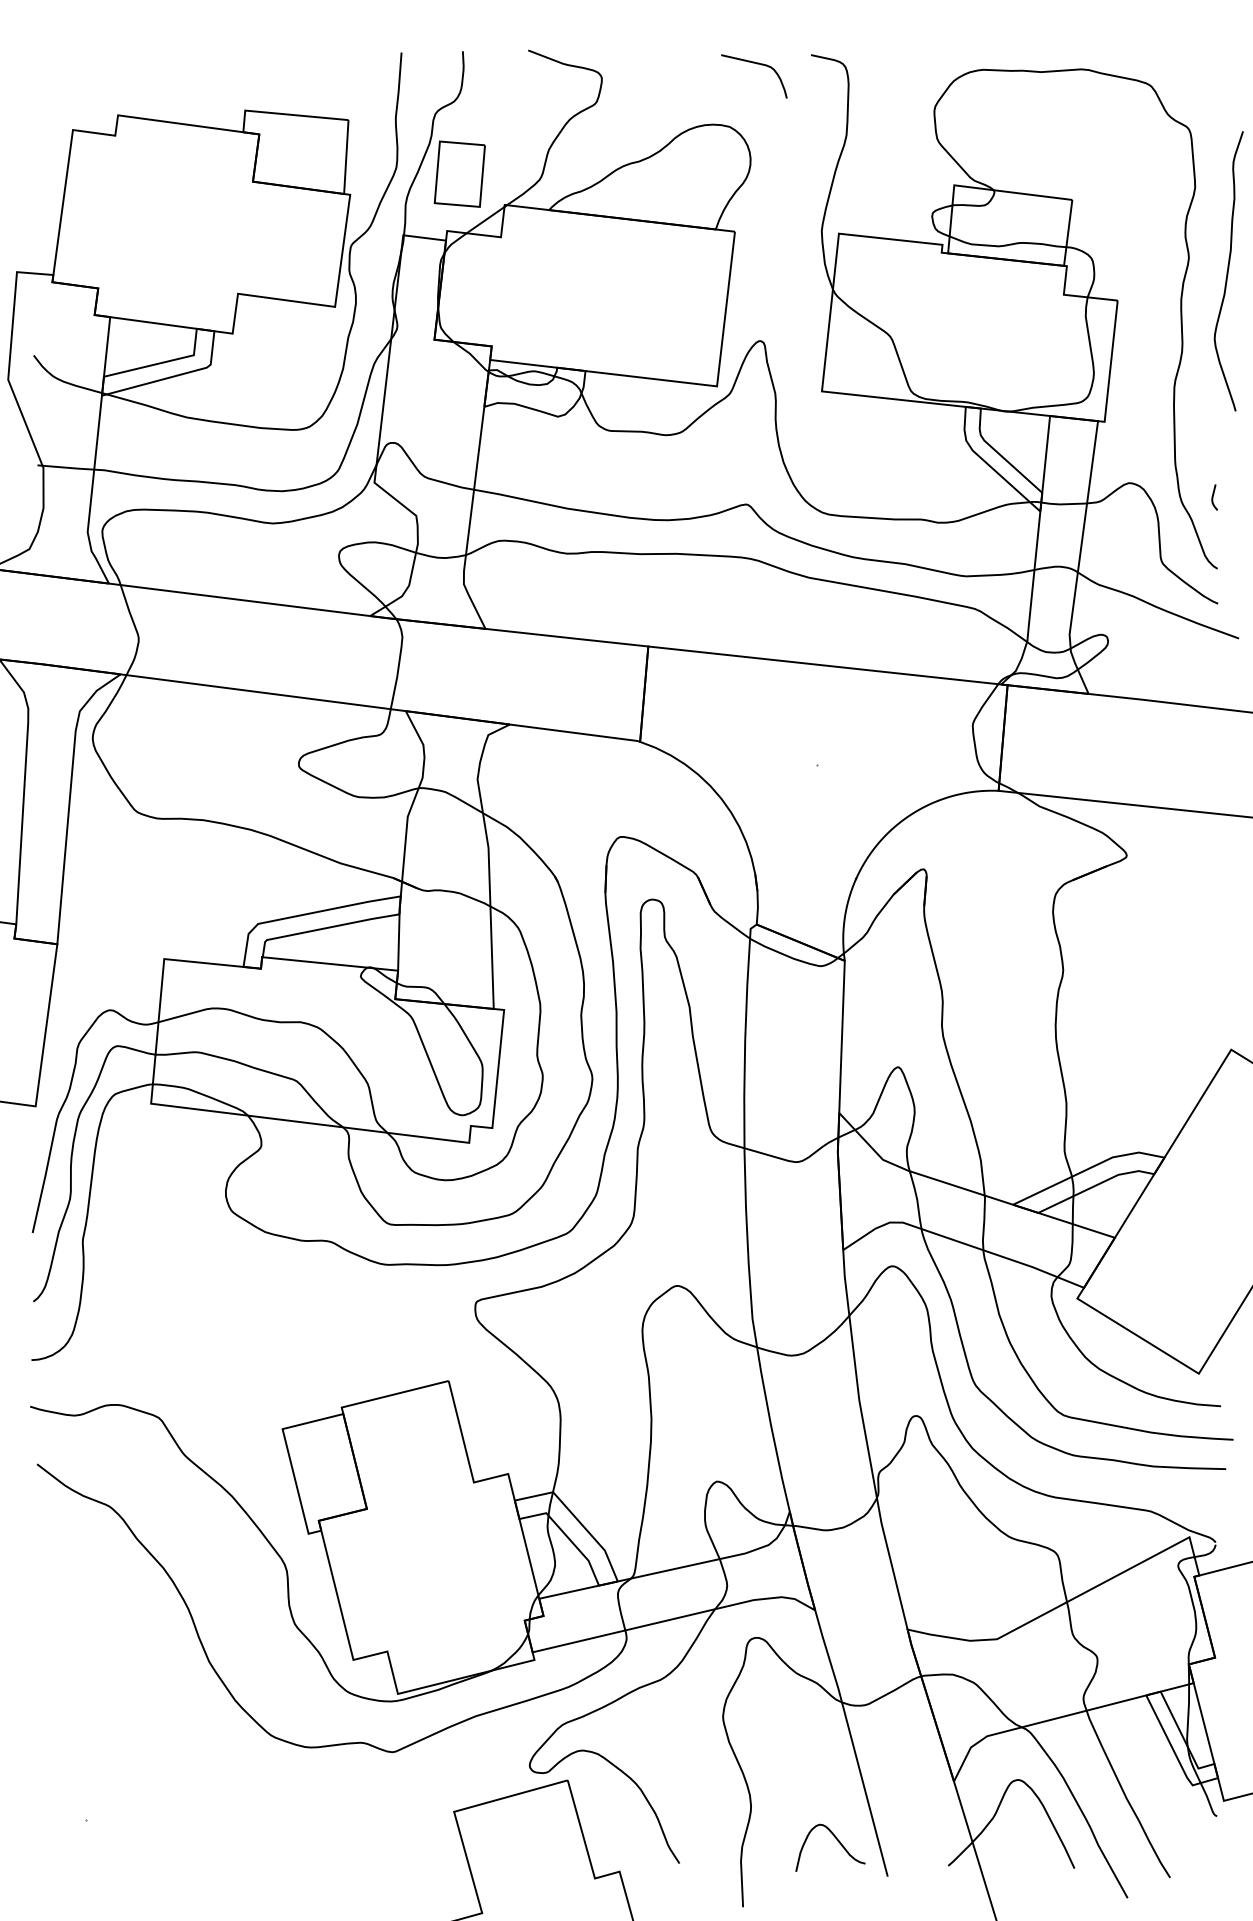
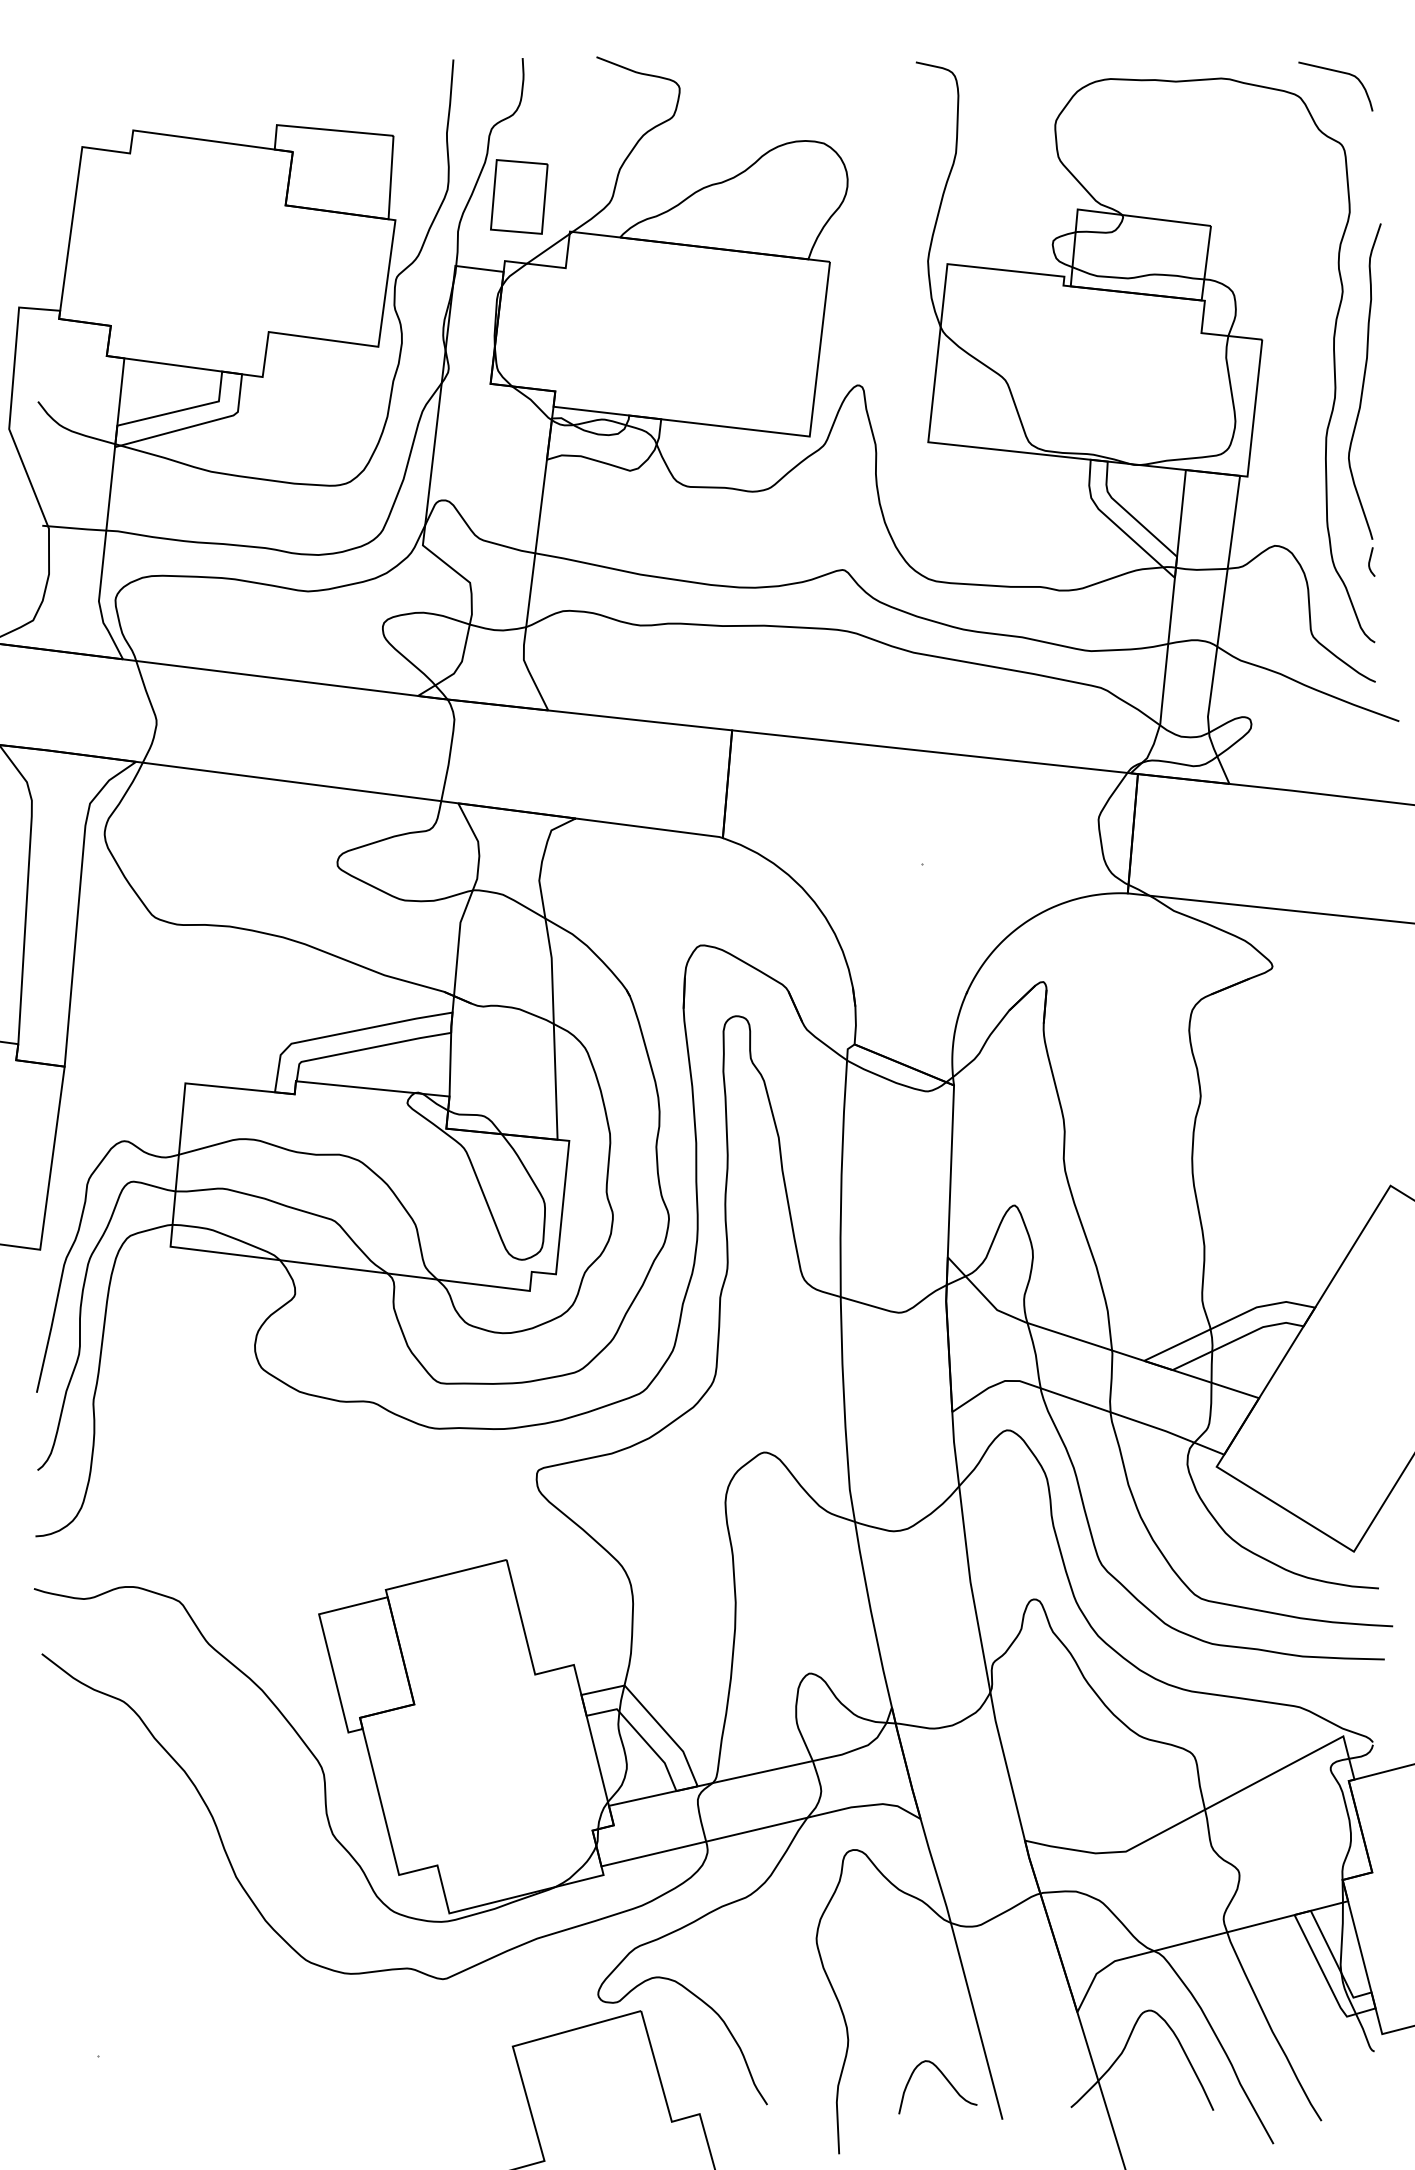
curve: (755, 64) -> (1337, 72), moved
curve: (1228, 271) -> (1364, 381), moved

